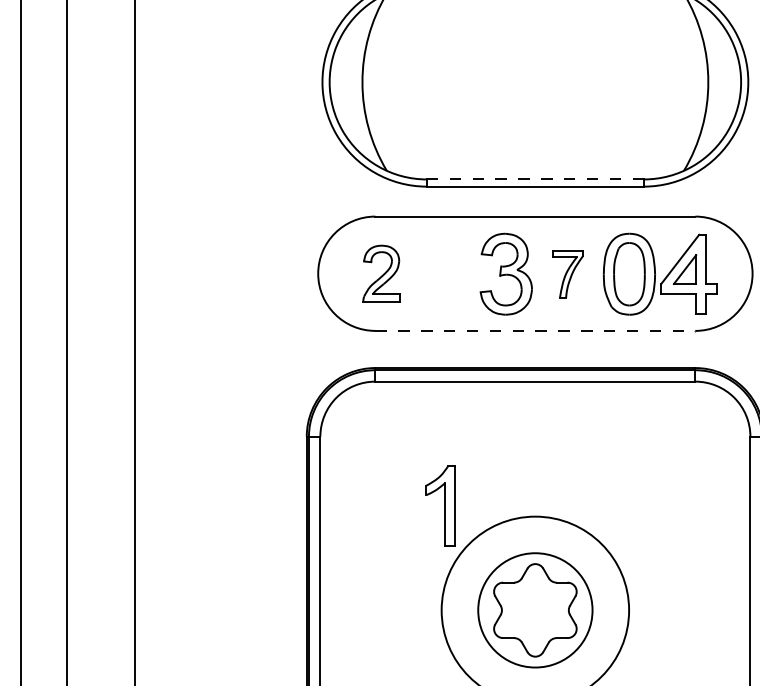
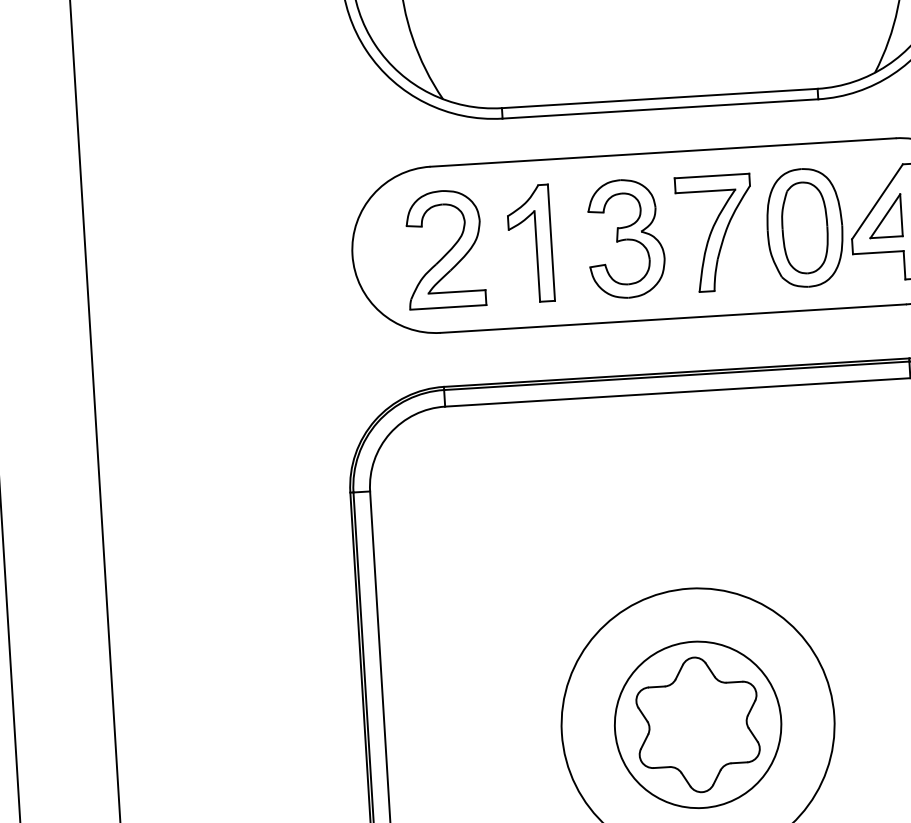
line: (535, 179) -> (659, 98), dashed -> solid
part: (381, 273) -> (444, 248), size x1.43
part: (567, 274) -> (714, 233), size x1.67
line: (535, 330) -> (673, 318), dashed -> solid
part: (440, 505) -> (530, 243), moved

